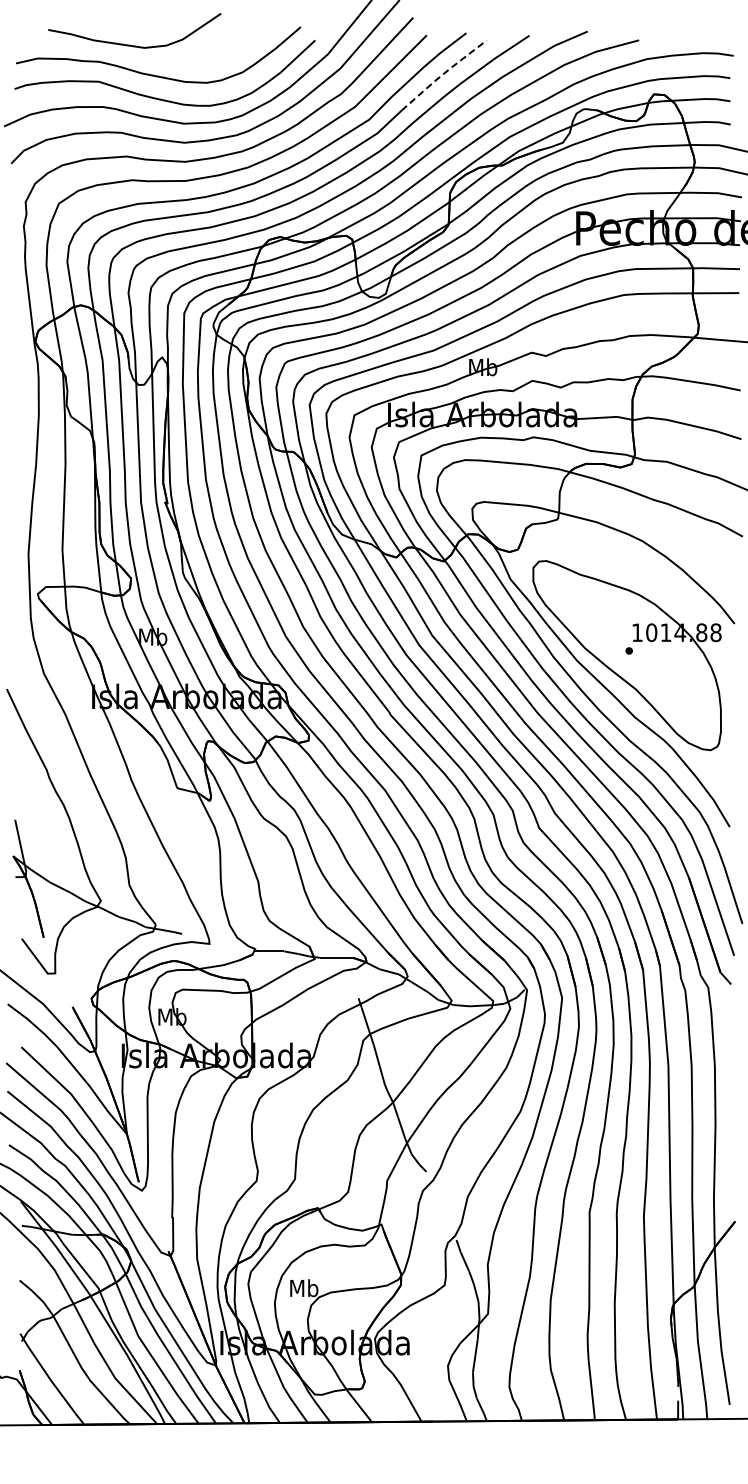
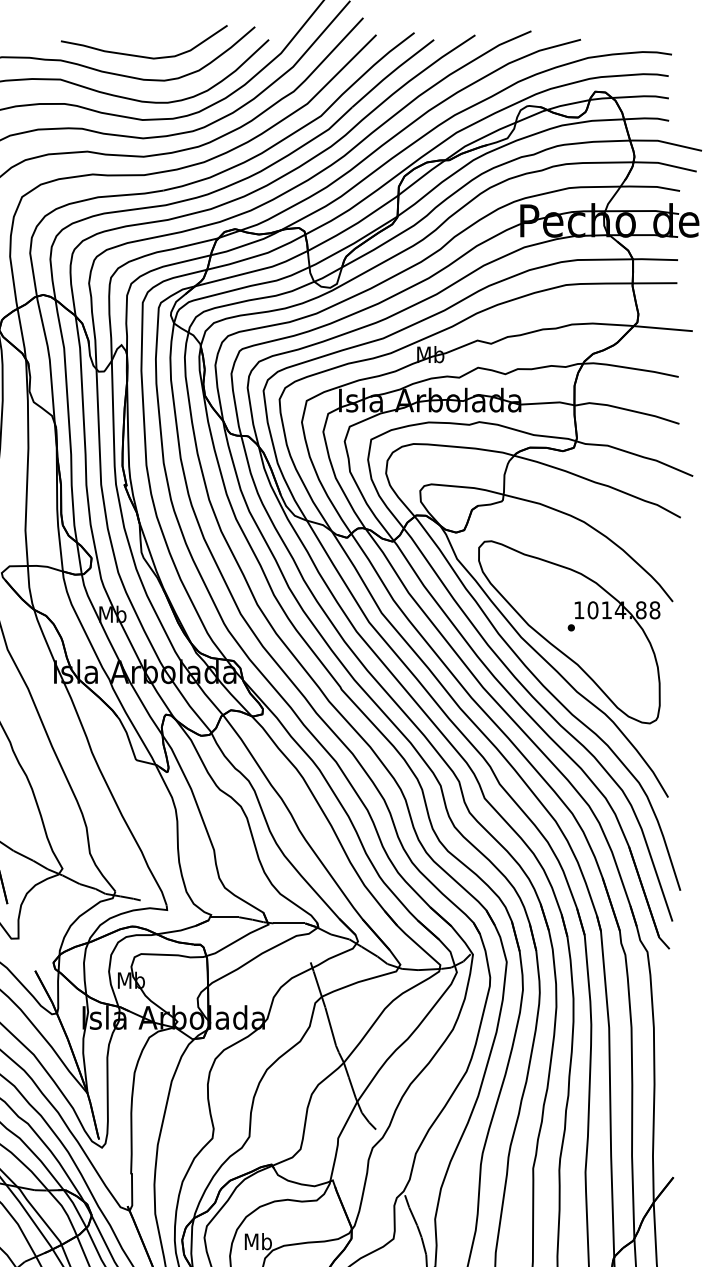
curve: (130, 44) -> (140, 55), moved
line: (443, 74) -> (392, 72), dashed -> solid

